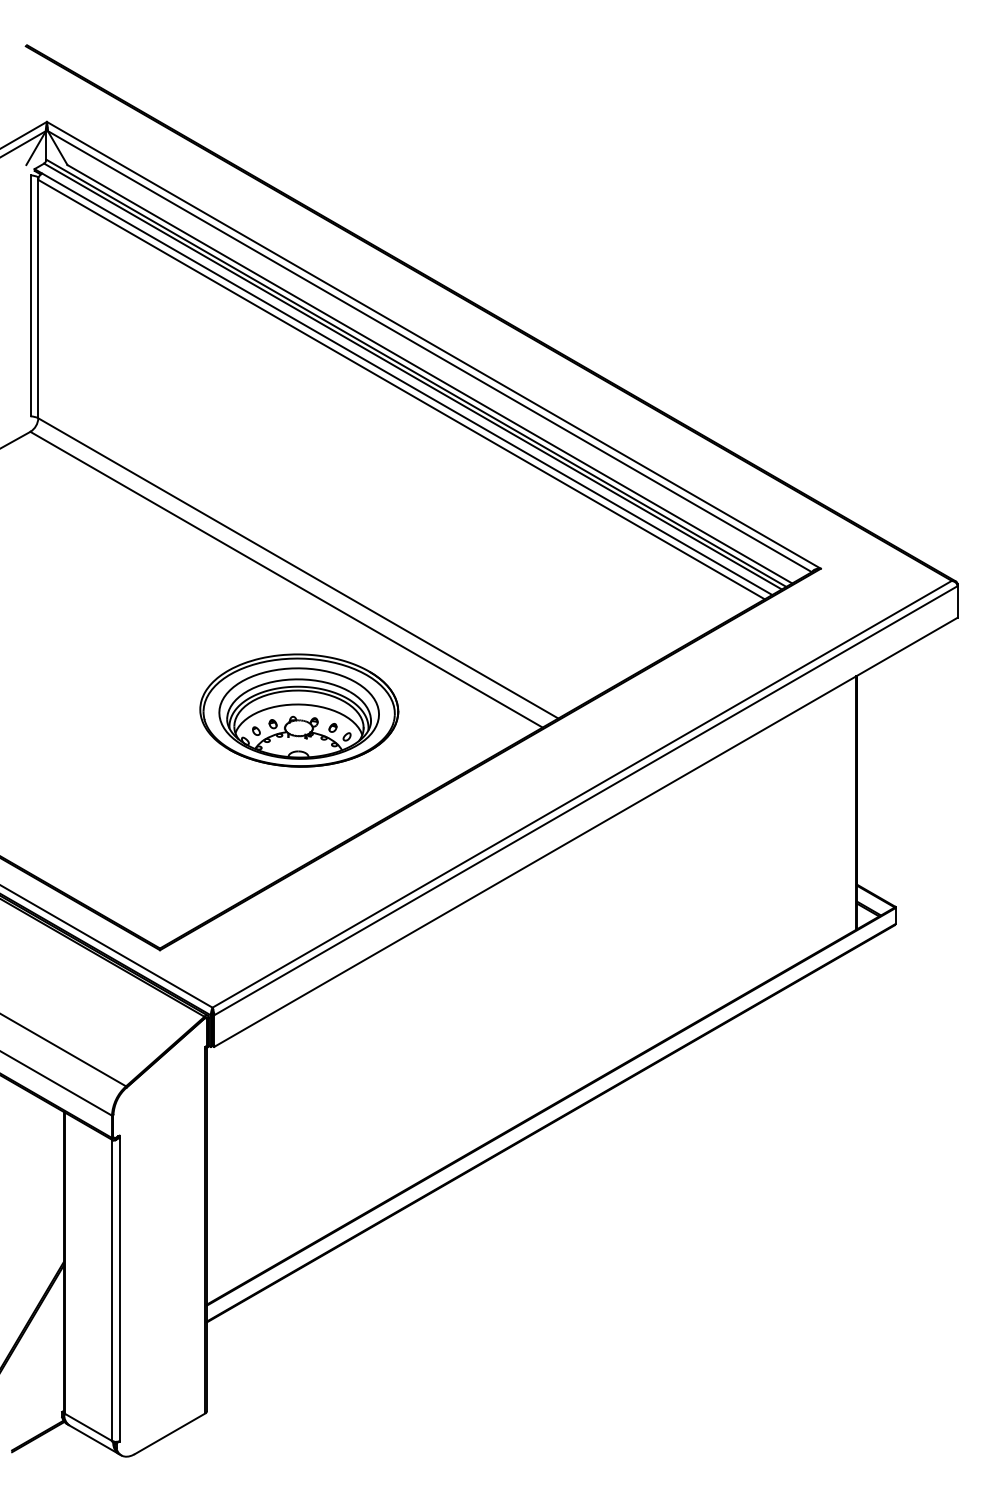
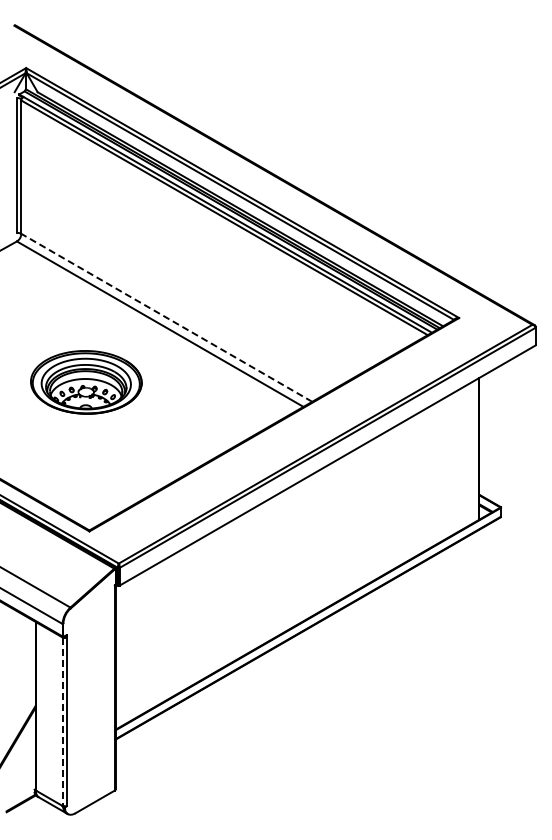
line: (297, 567) -> (166, 317), solid -> dashed
part: (299, 710) -> (86, 382), moved
line: (111, 1291) -> (62, 722), solid -> dashed

